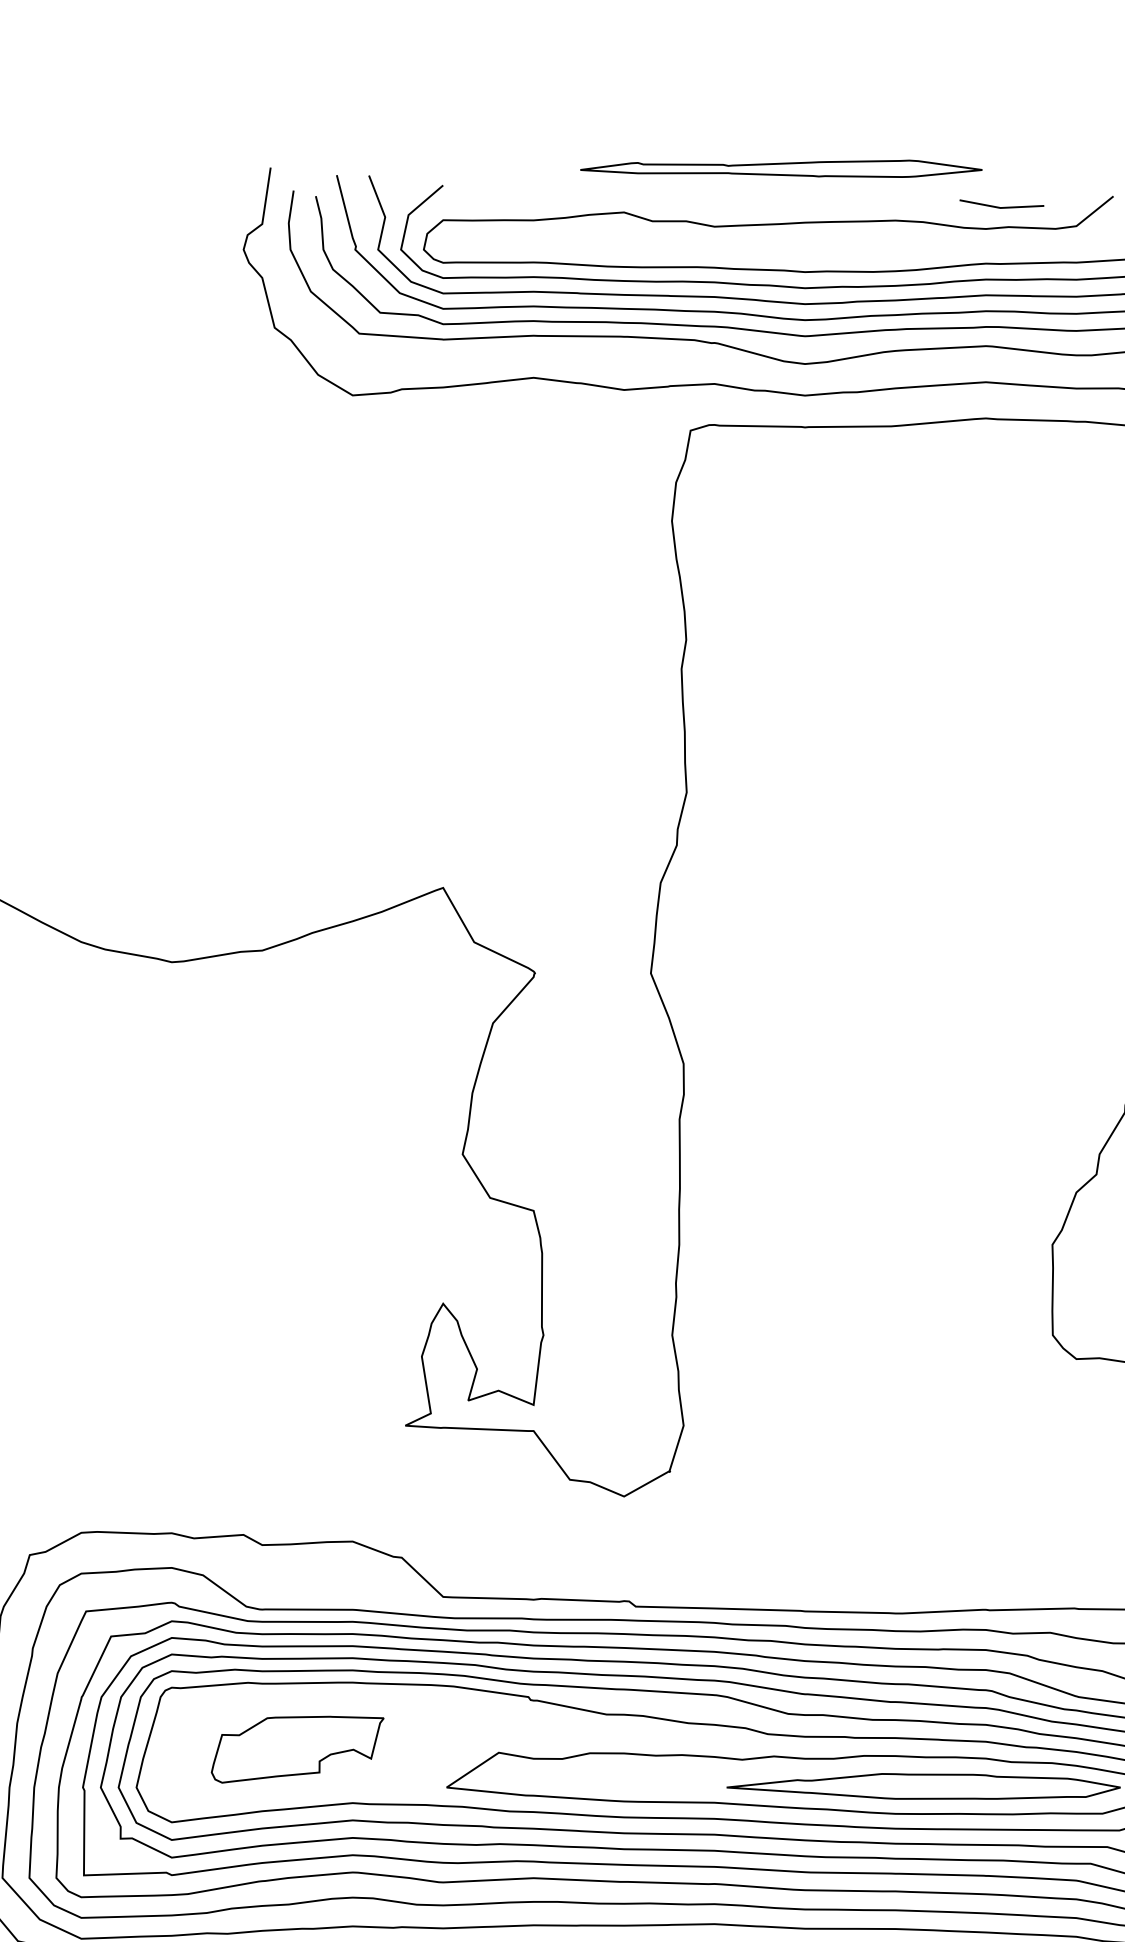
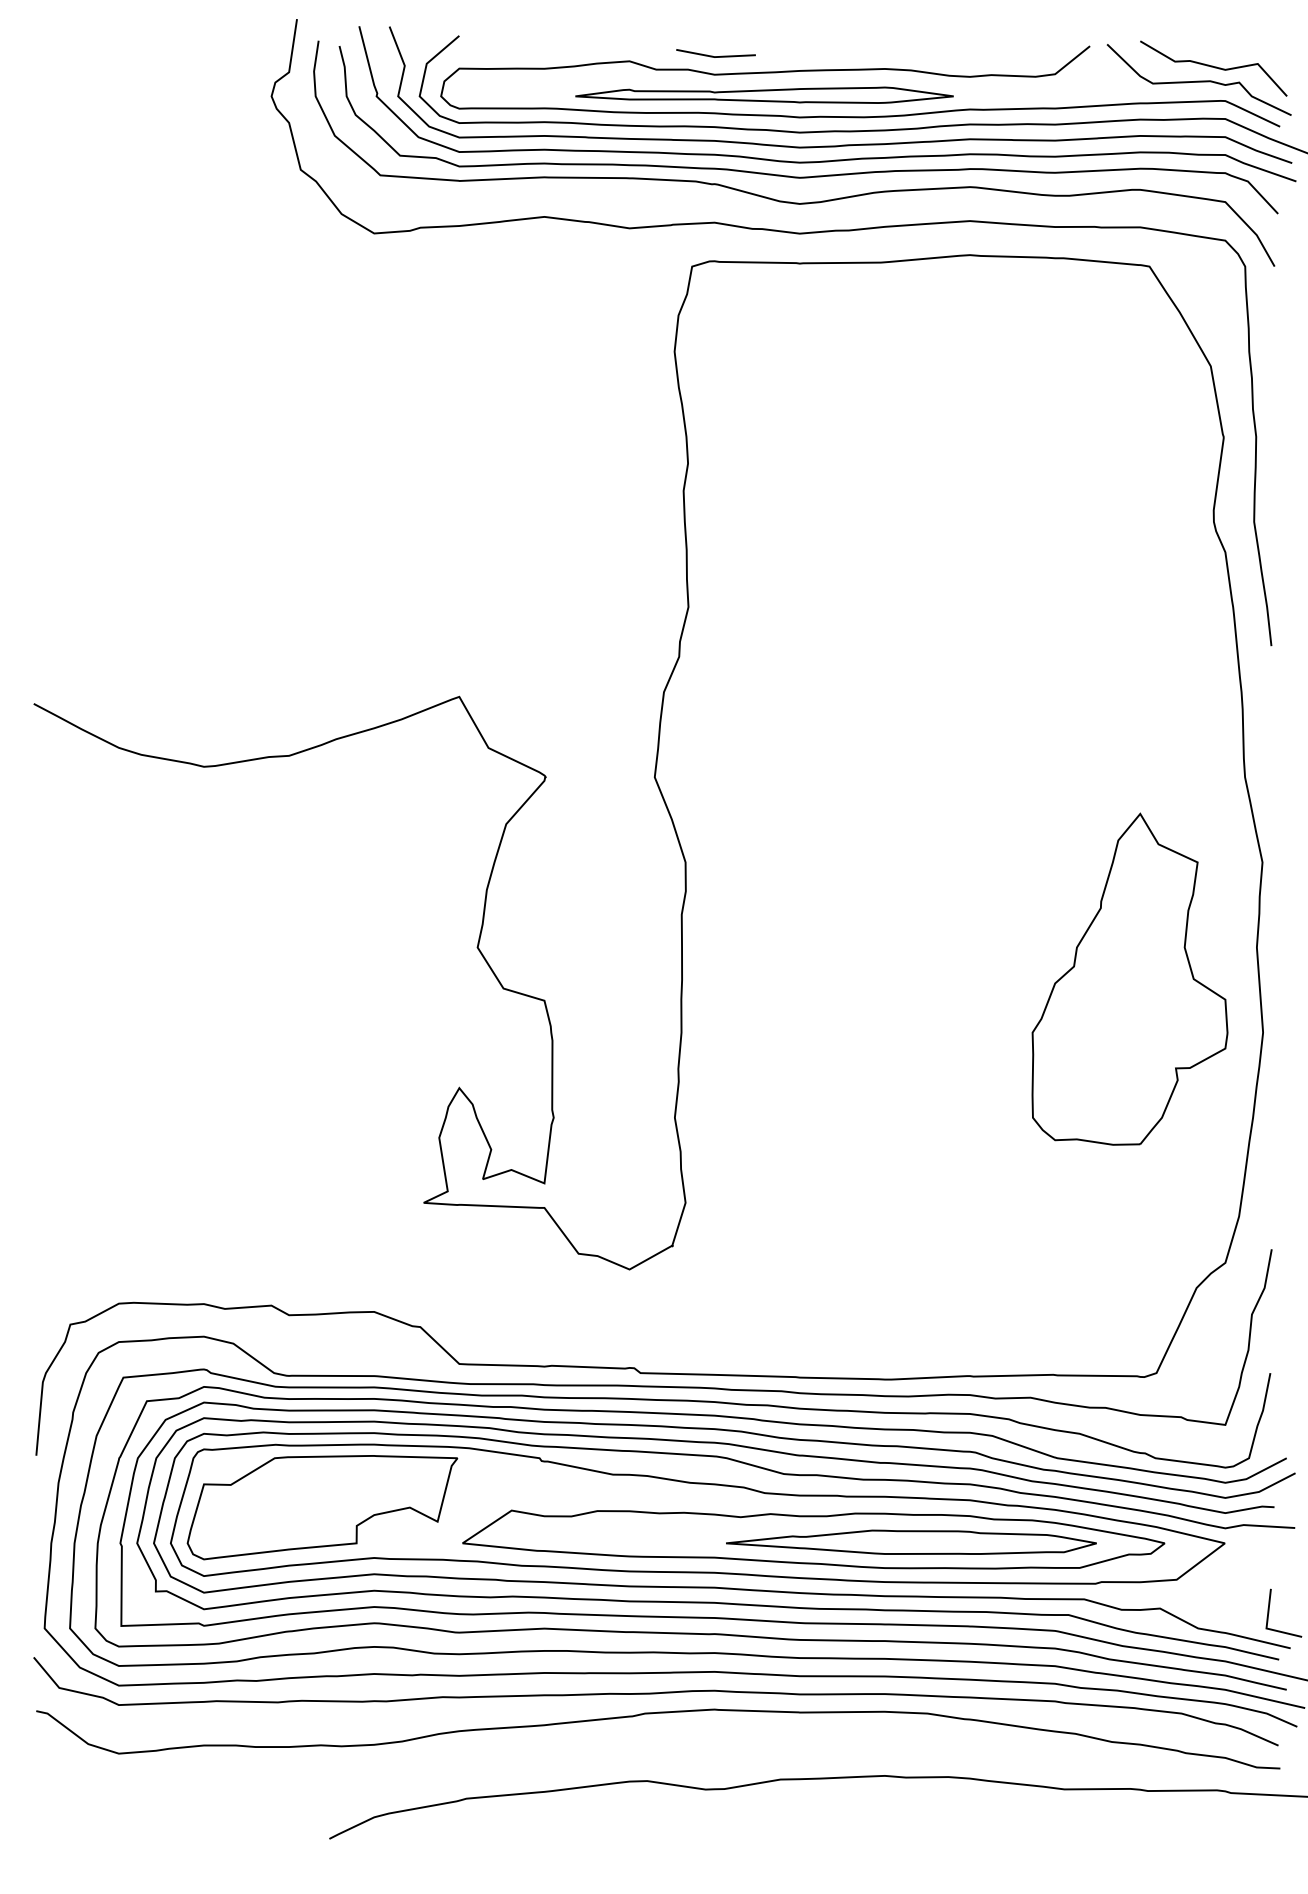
part: (781, 168) -> (764, 94), moved
line: (1001, 207) -> (715, 56), moved
part: (297, 1749) -> (322, 1507), size x1.67

